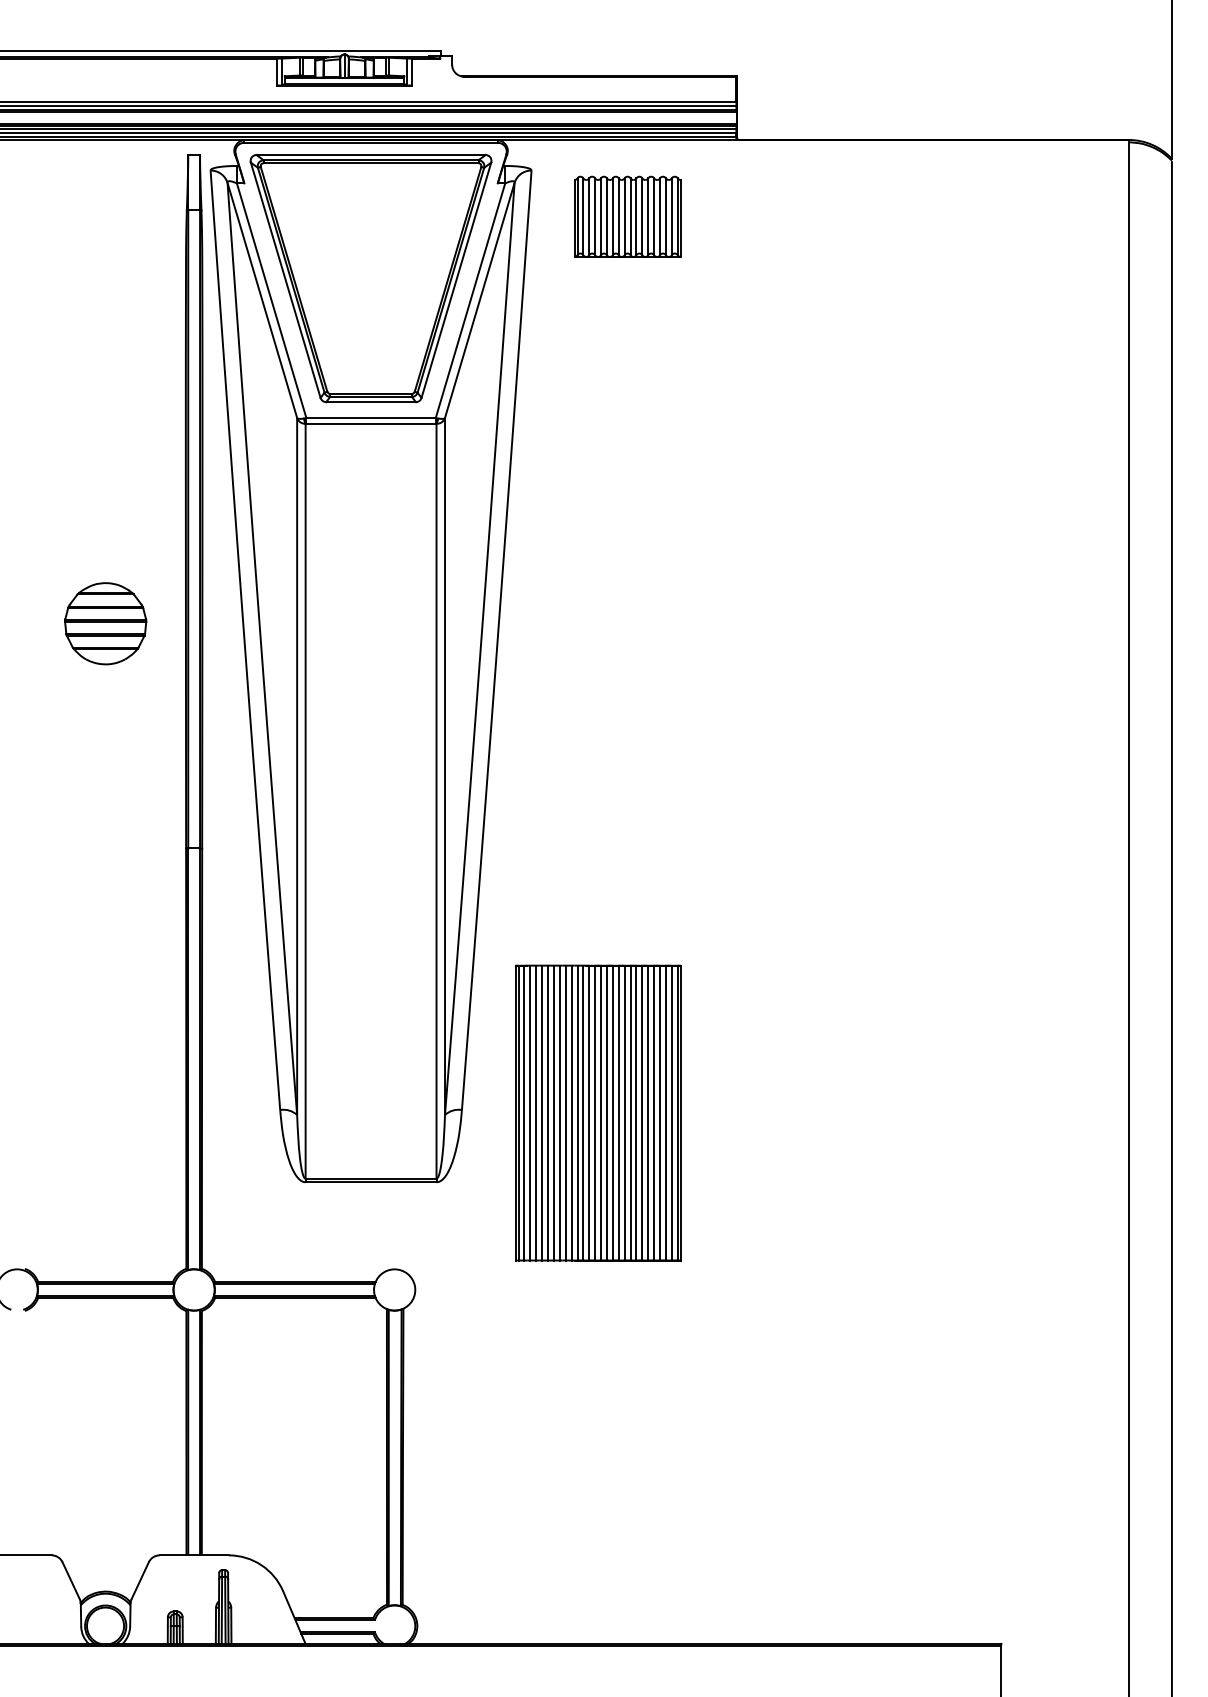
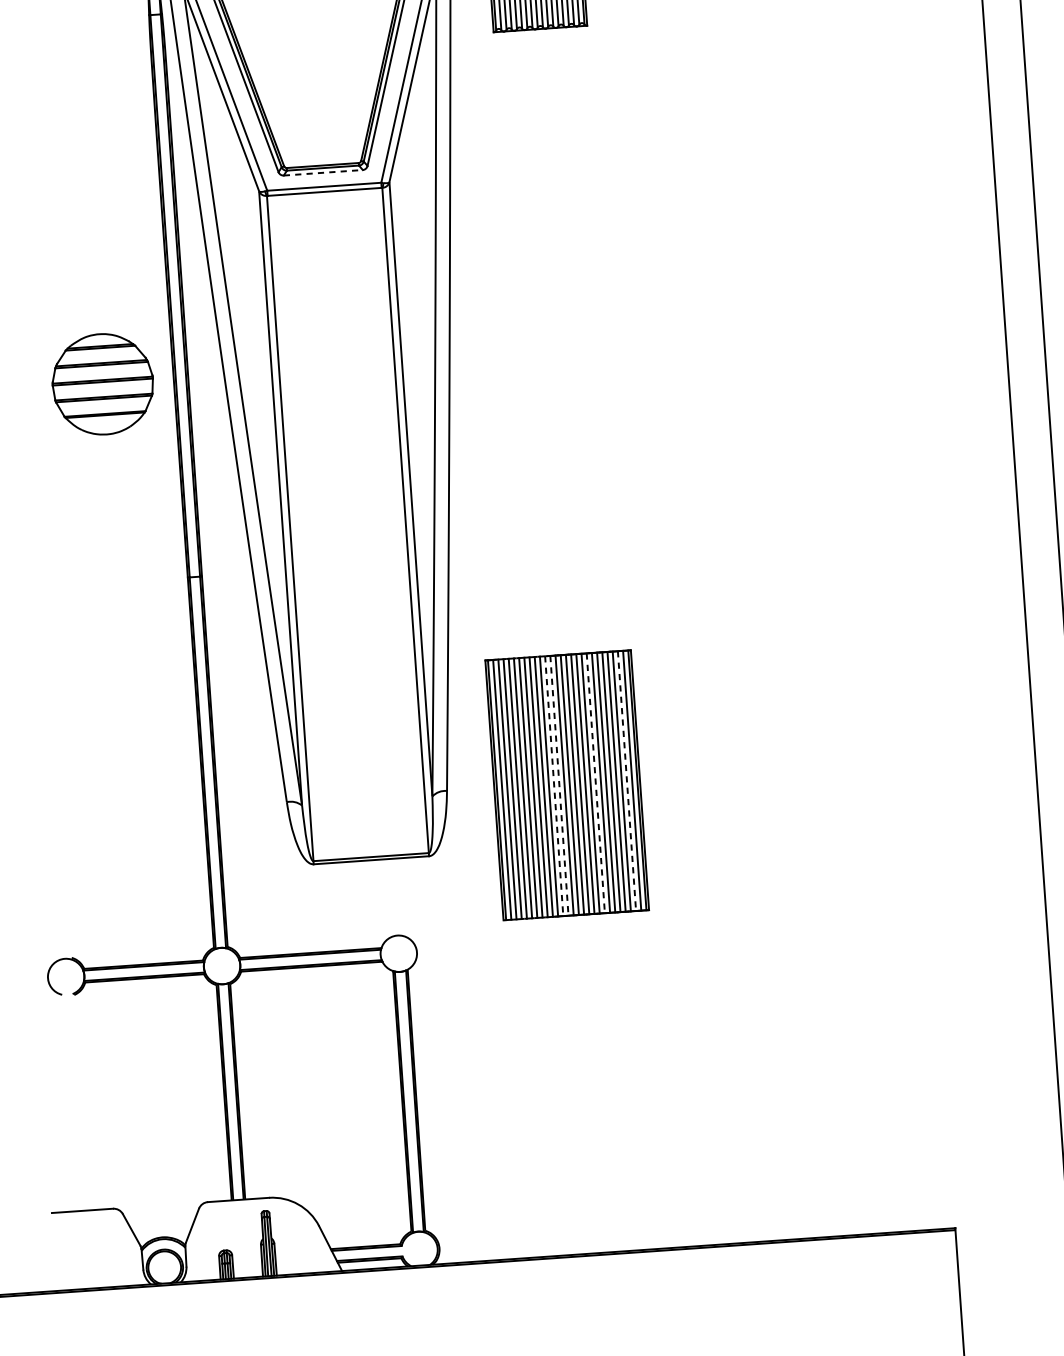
line: (371, 402) -> (323, 173), solid -> dashed
part: (105, 623) -> (102, 384), size x1.4
line: (583, 1113) -> (554, 786), solid -> dashed
line: (589, 1113) -> (559, 786), solid -> dashed
line: (630, 1113) -> (595, 783), solid -> dashed
line: (665, 1113) -> (626, 781), solid -> dashed

